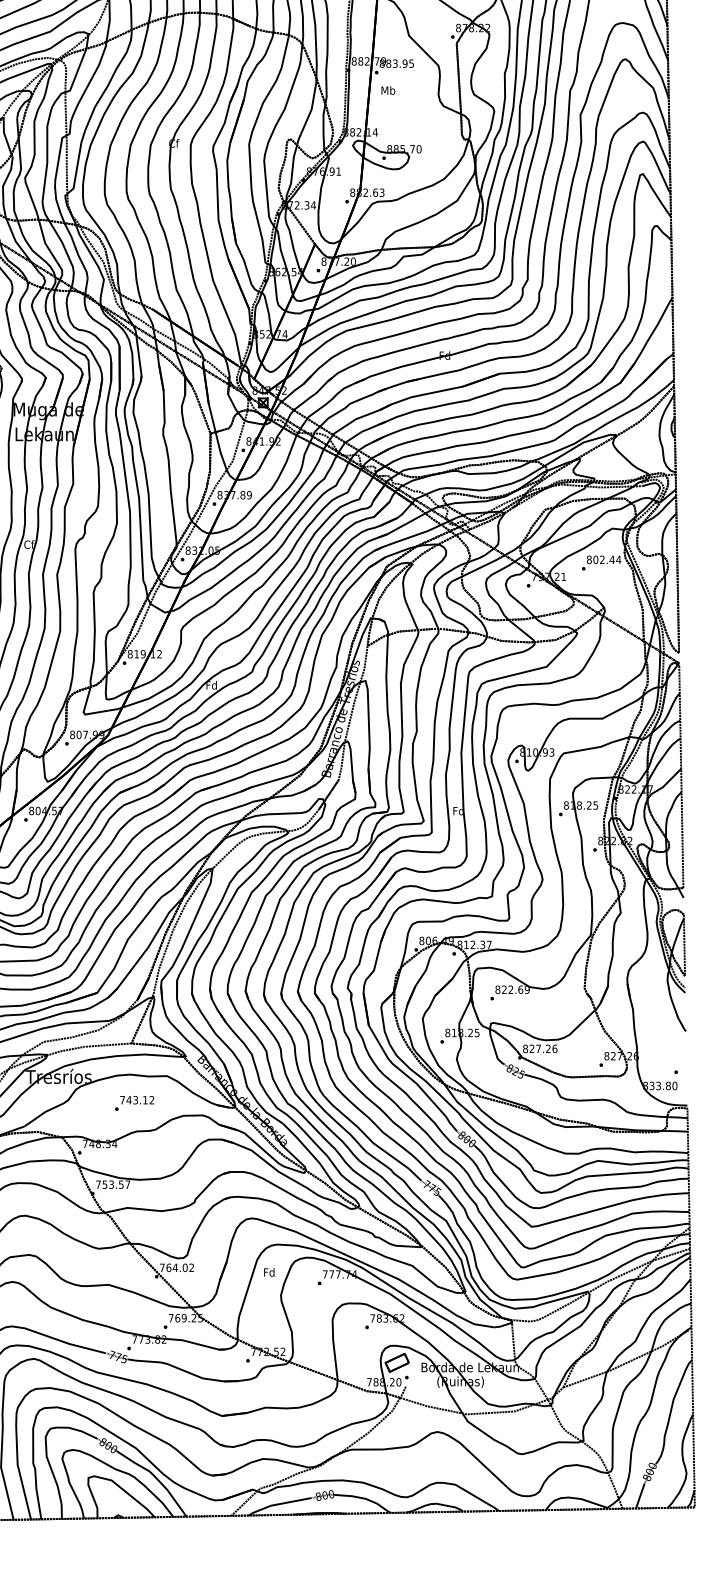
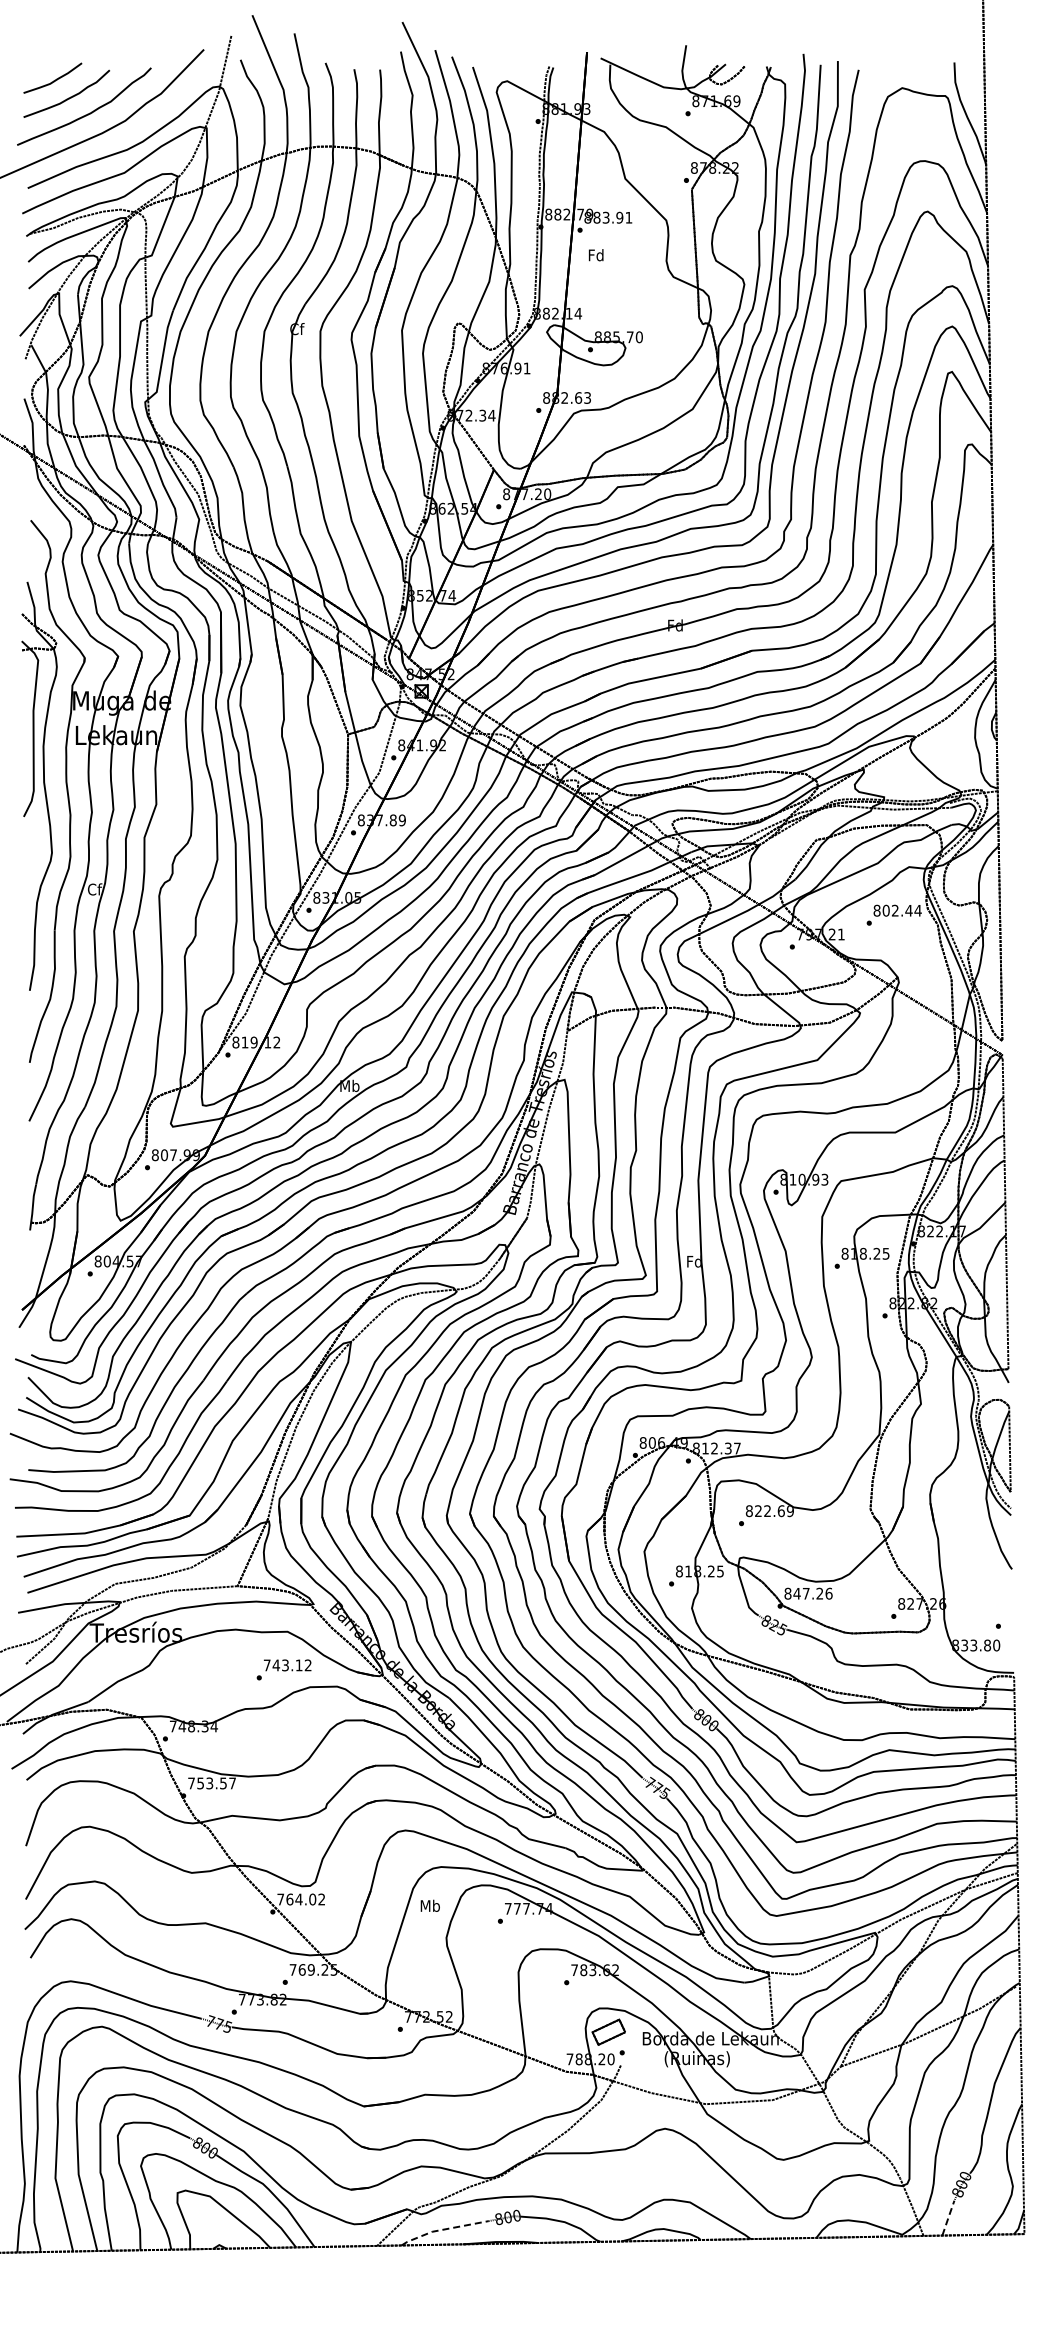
text: (411, 63) -> (628, 217), 883.95 -> 883.91
text: (387, 90) -> (595, 255), Mb -> Fd
text: (211, 684) -> (349, 1085), Fd -> Mb
text: (531, 1048) -> (796, 1593), 827.26 -> 847.26
text: (134, 1103) -> (283, 1669), moved
text: (268, 1272) -> (429, 1905), Fd -> Mb
line: (640, 1495) -> (948, 2217), solid -> dashed
line: (278, 1504) -> (442, 2229), solid -> dashed

